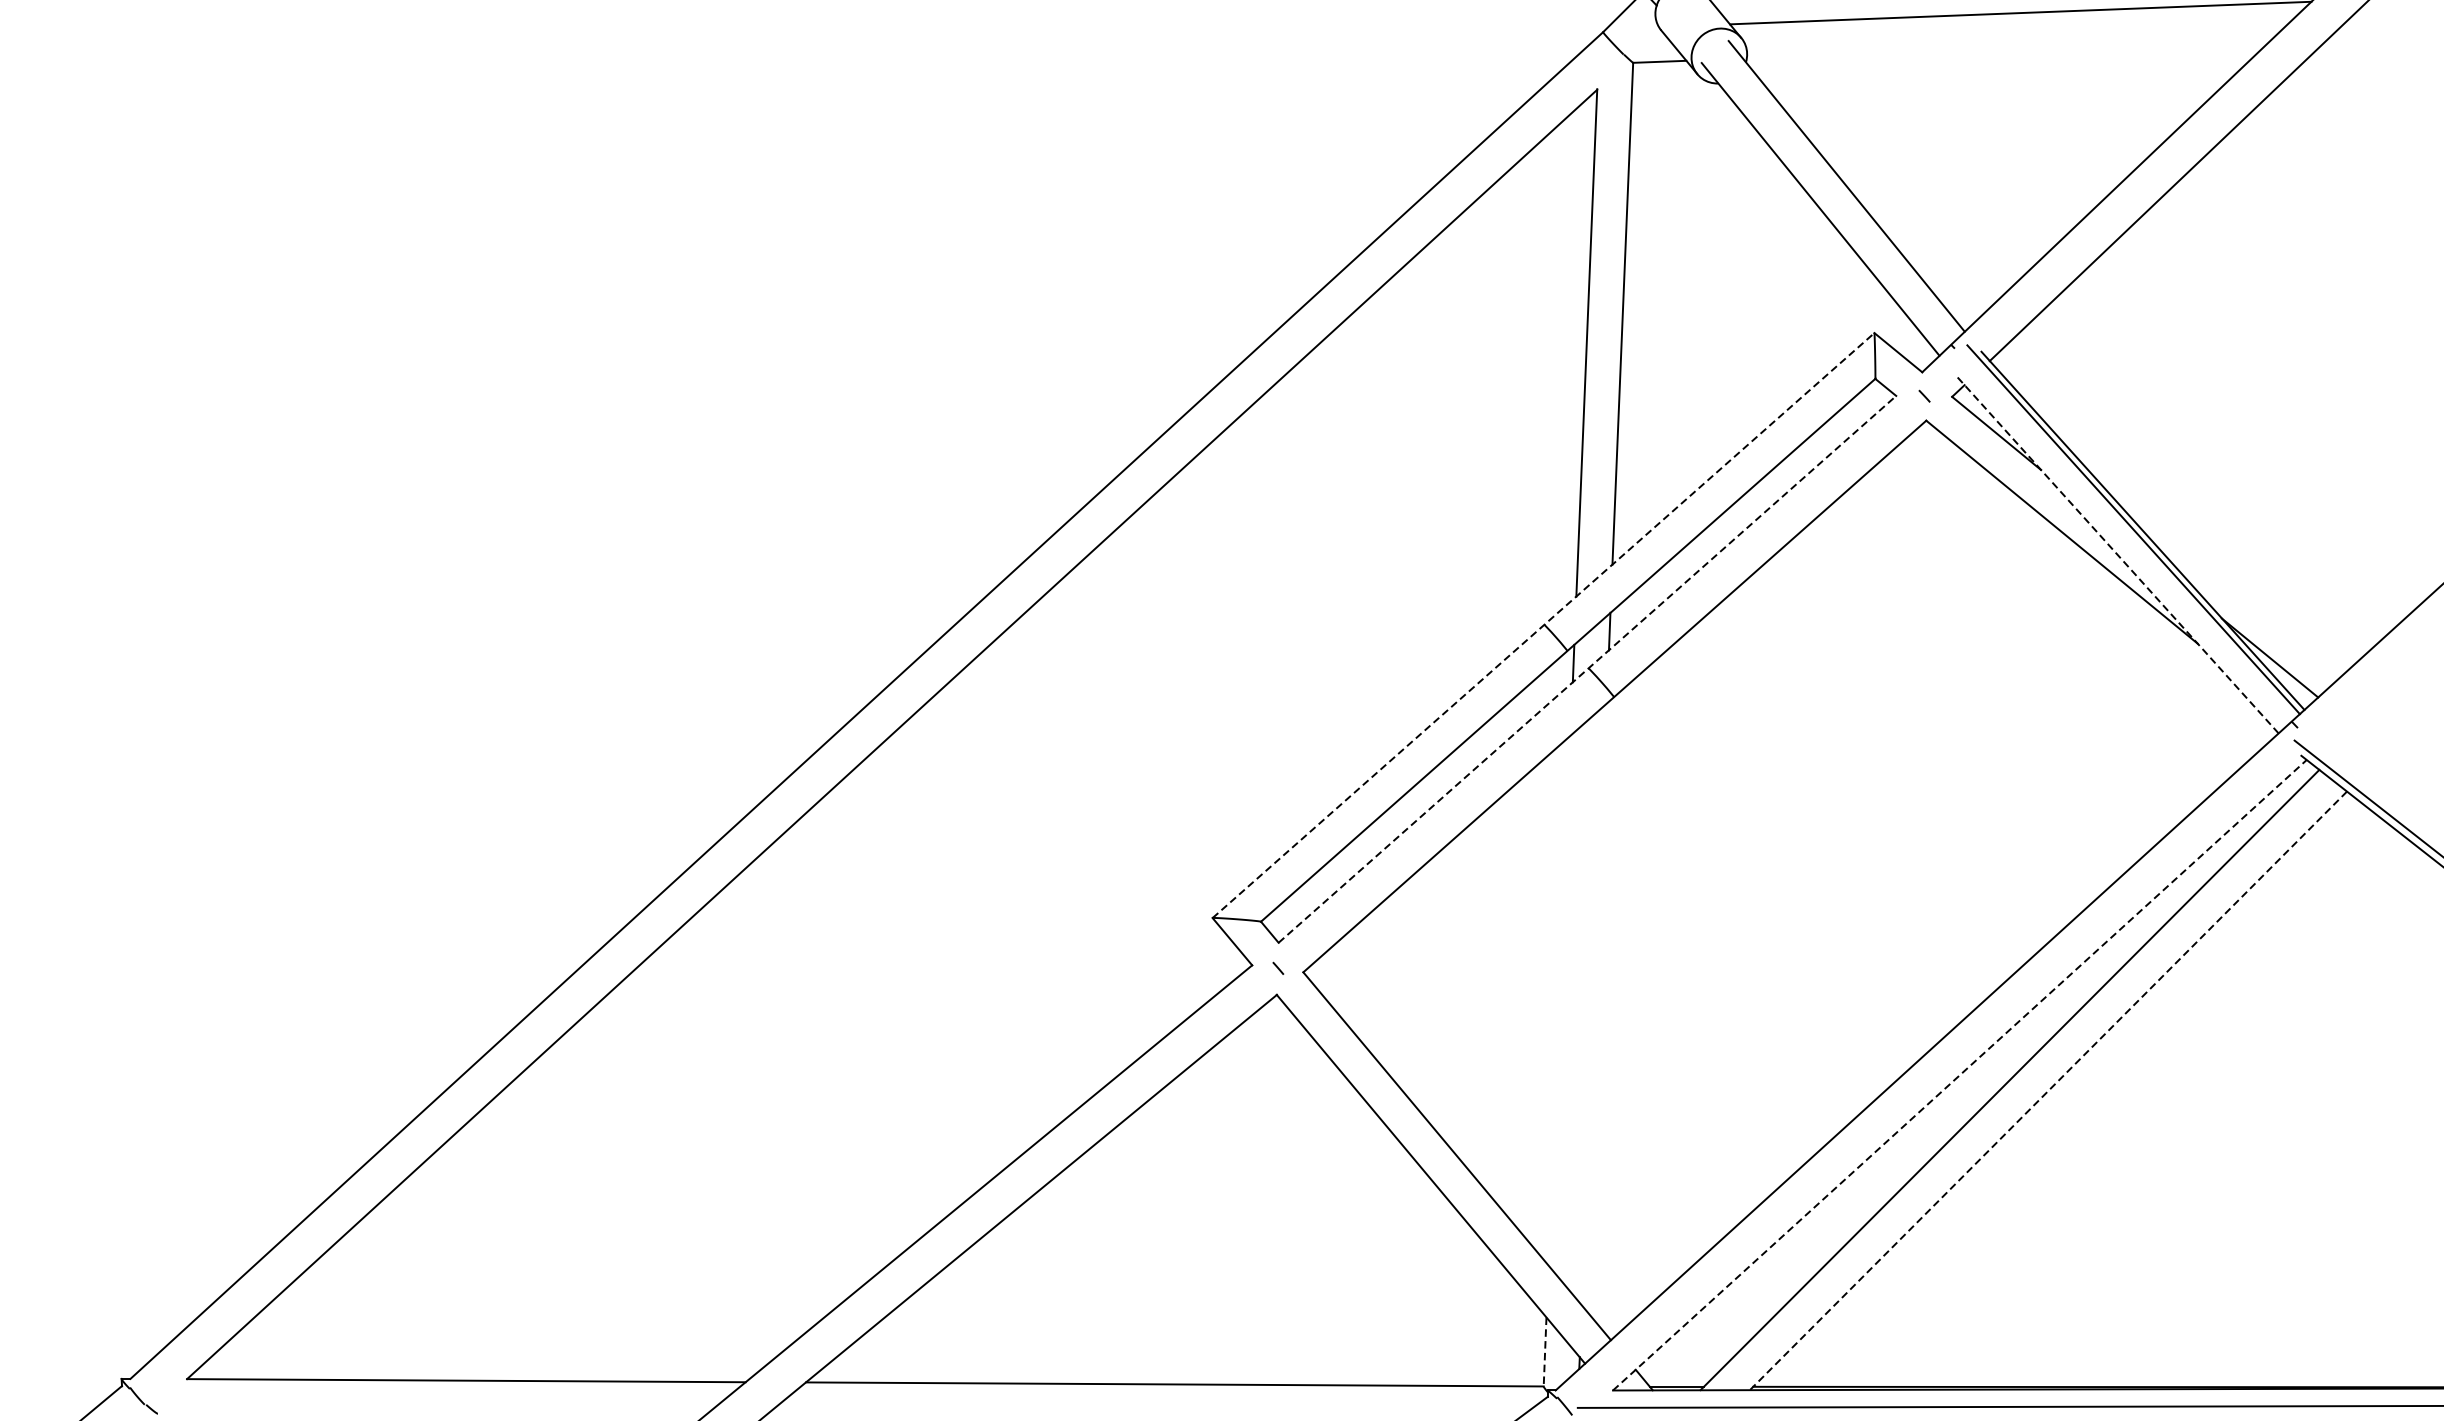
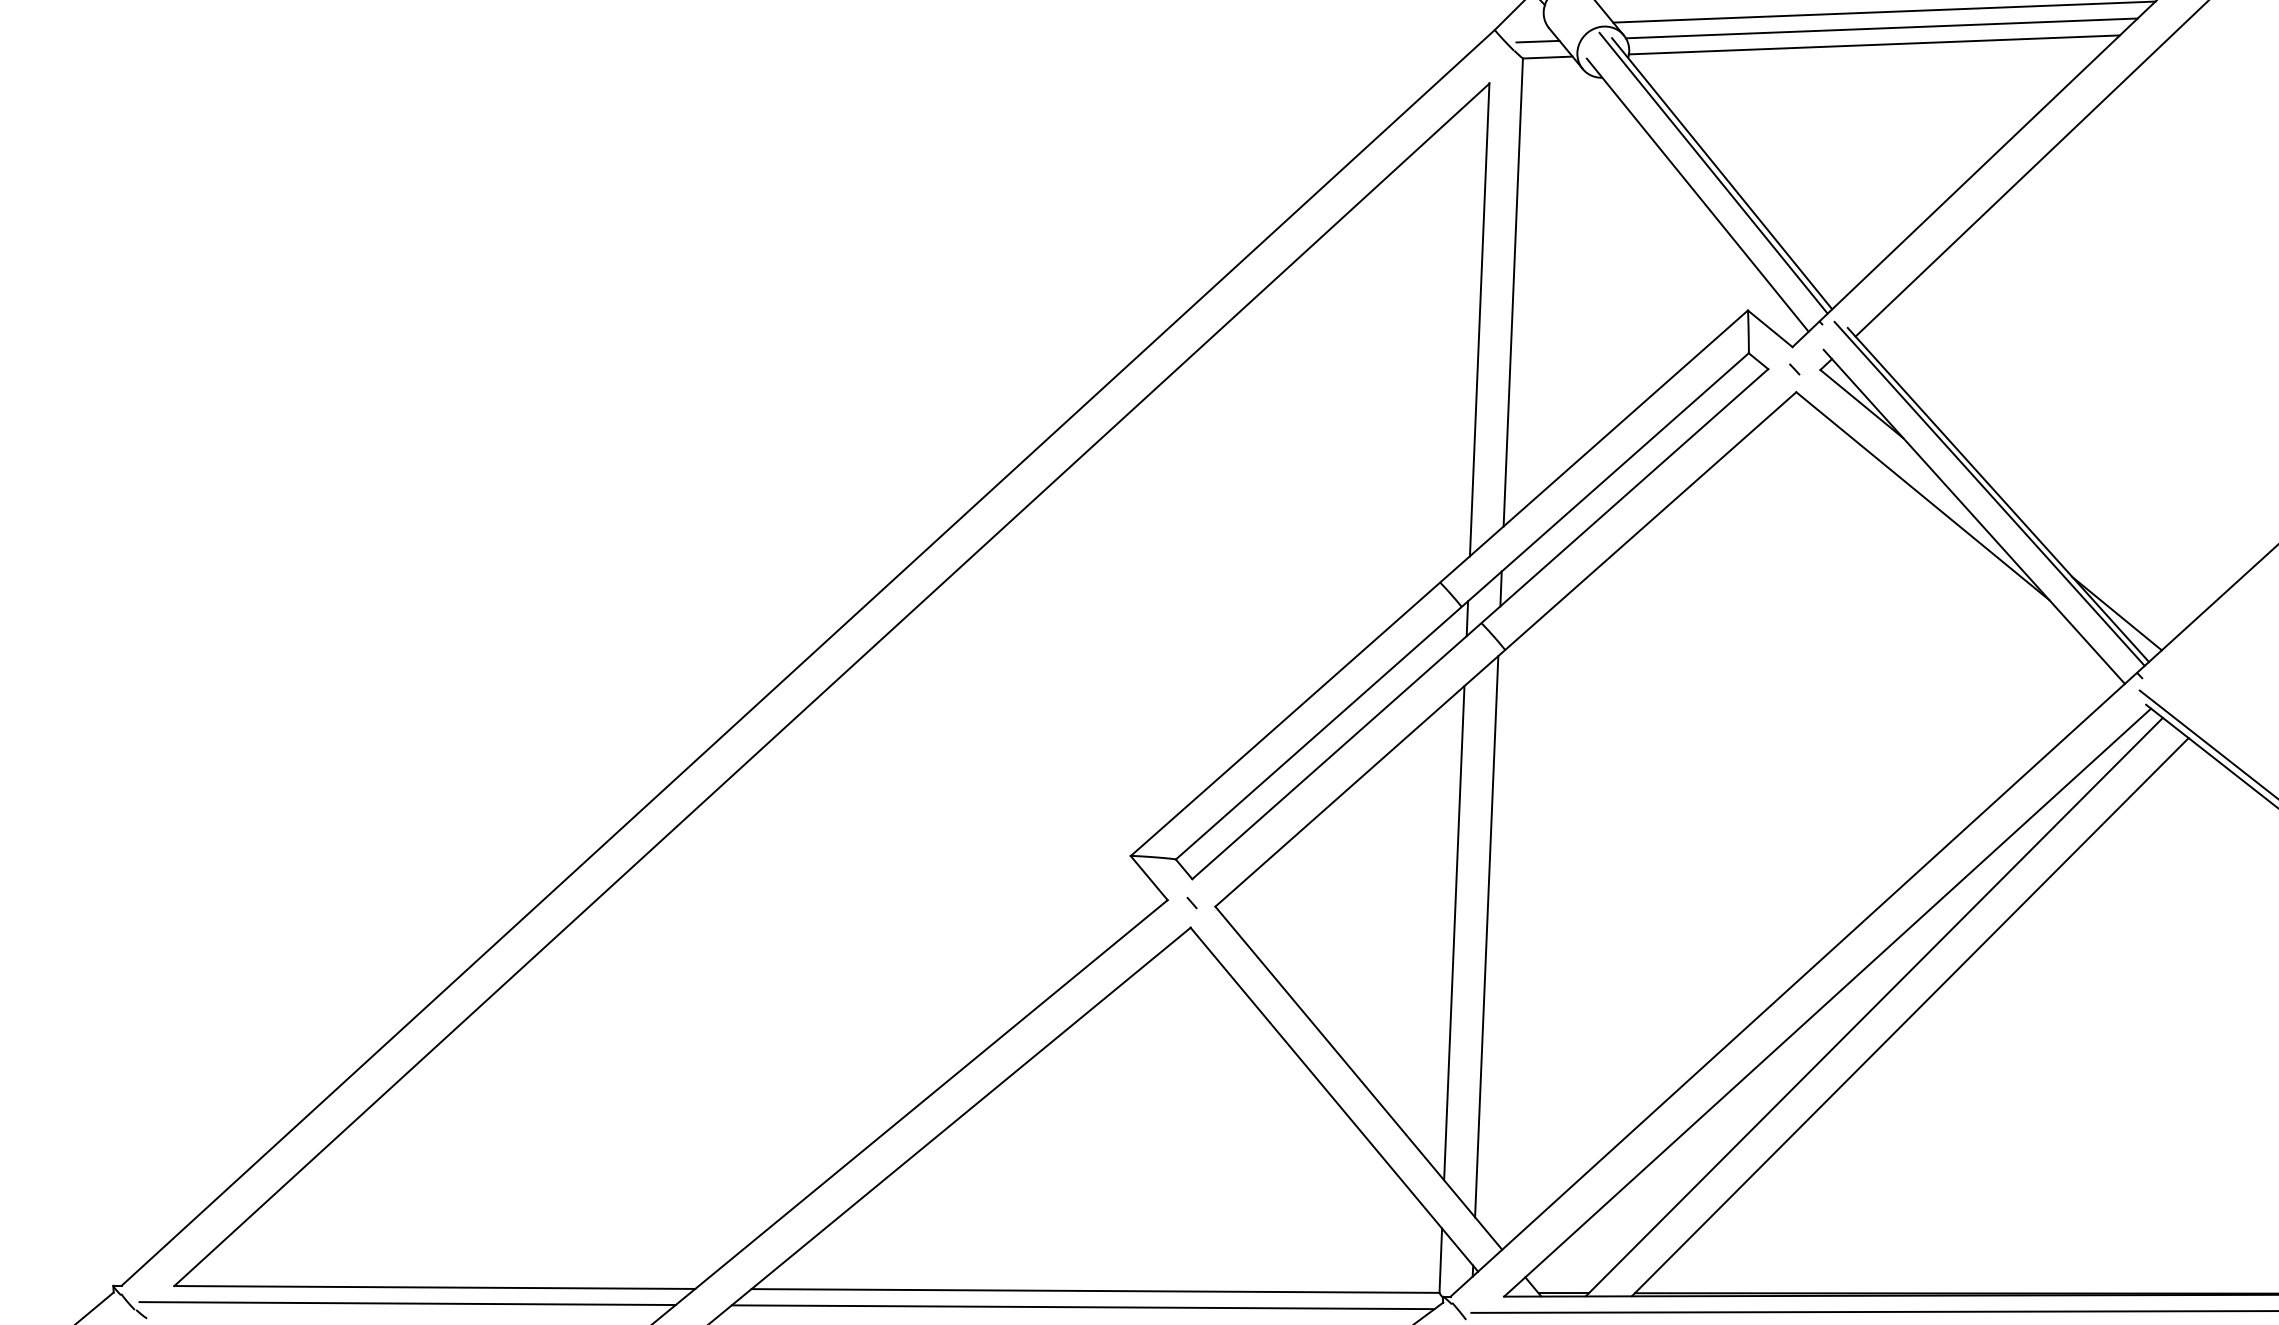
line: (2017, 30) -> (1881, 28), added
line: (1648, 44) -> (1537, 41), added
line: (2009, 47) -> (1873, 44), added
line: (1837, 185) -> (1713, 172), added
line: (2117, 553) -> (1974, 516), dashed -> solid
line: (1543, 625) -> (1439, 583), dashed -> solid
line: (1587, 669) -> (1480, 624), dashed -> solid
line: (1559, 1001) -> (1454, 933), added
line: (1594, 1004) -> (1486, 936), added
line: (1959, 1075) -> (1827, 1002), dashed -> solid
line: (2047, 1091) -> (1909, 1017), dashed -> solid
line: (1544, 1352) -> (1440, 1261), dashed -> solid
line: (437, 1397) -> (407, 1303), added
line: (1160, 1402) -> (1082, 1307), added

